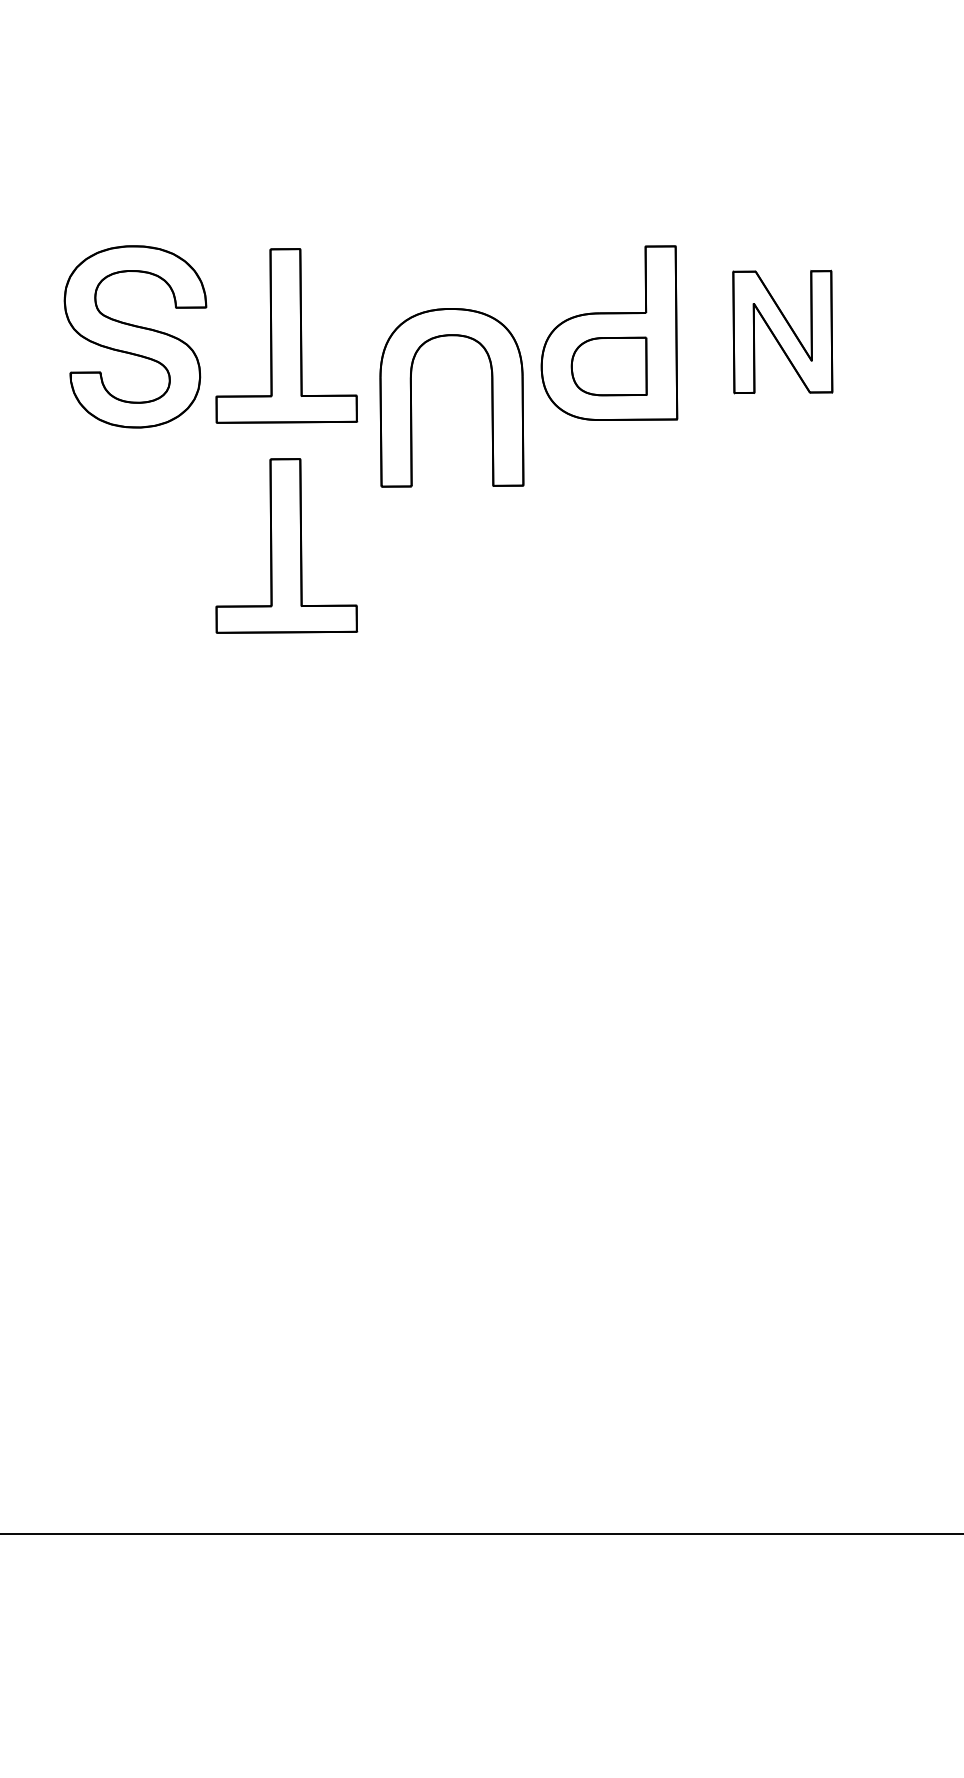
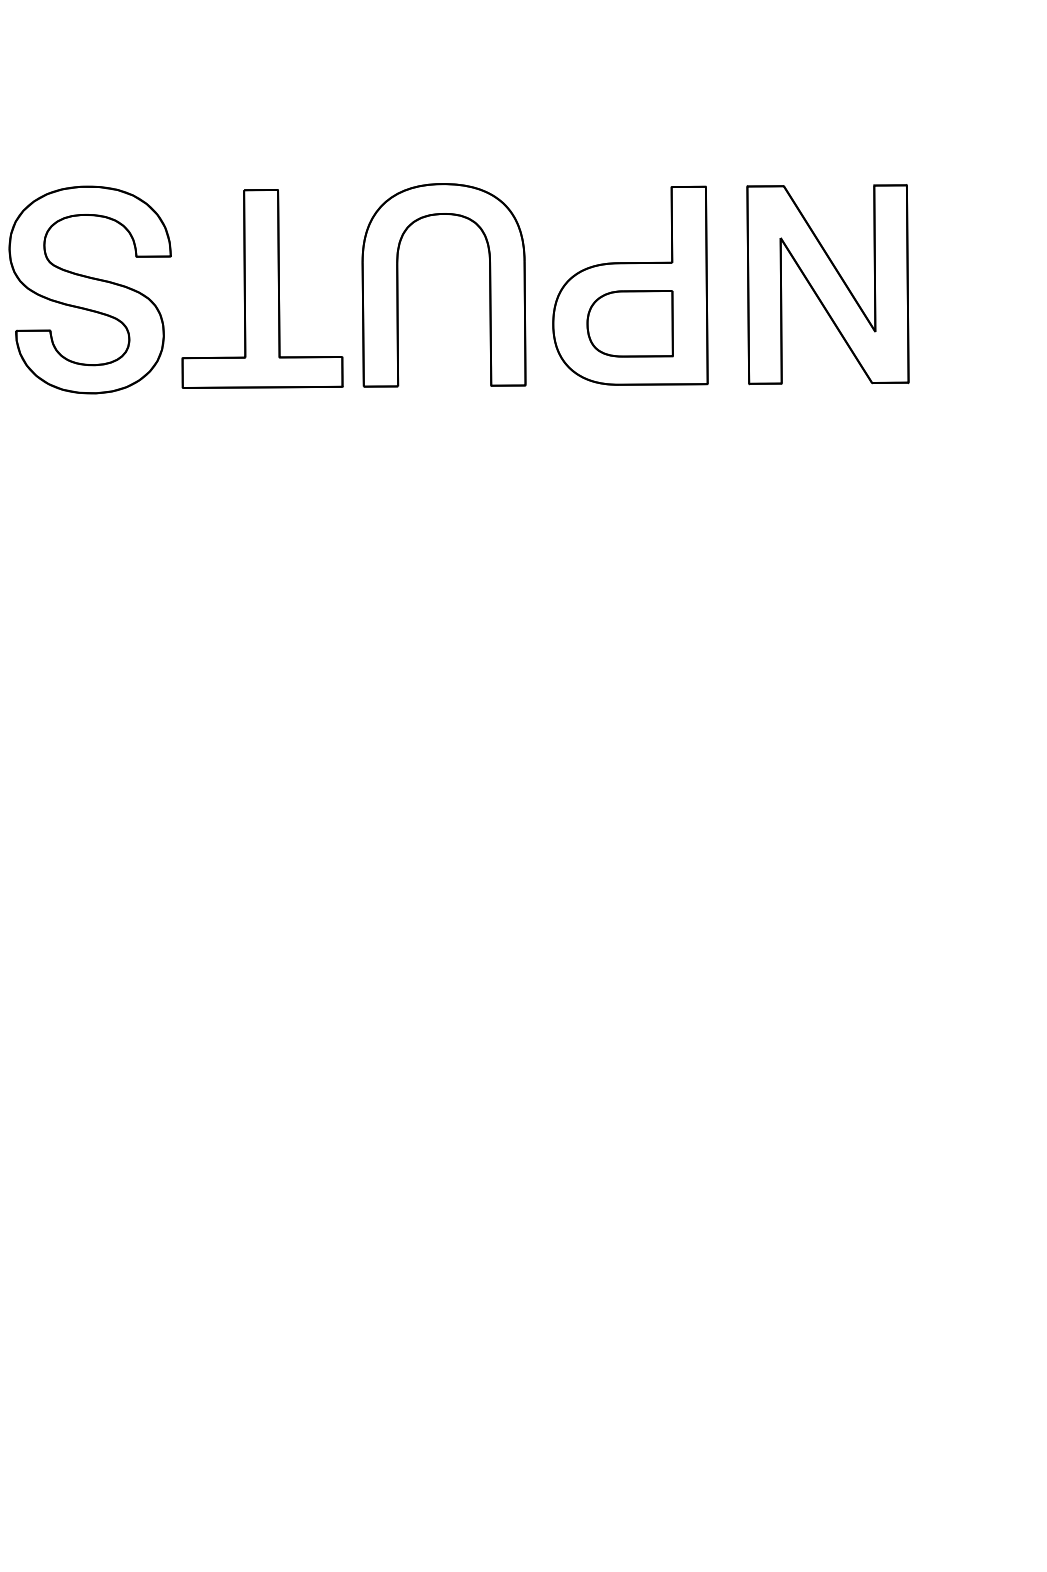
part: (782, 331) -> (827, 283), size x1.43
part: (411, 397) -> (397, 285), moved
part: (286, 545) -> (262, 527), removed

